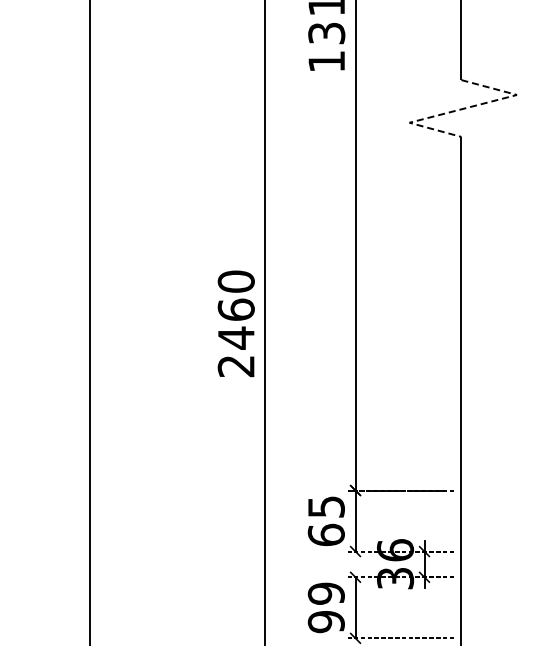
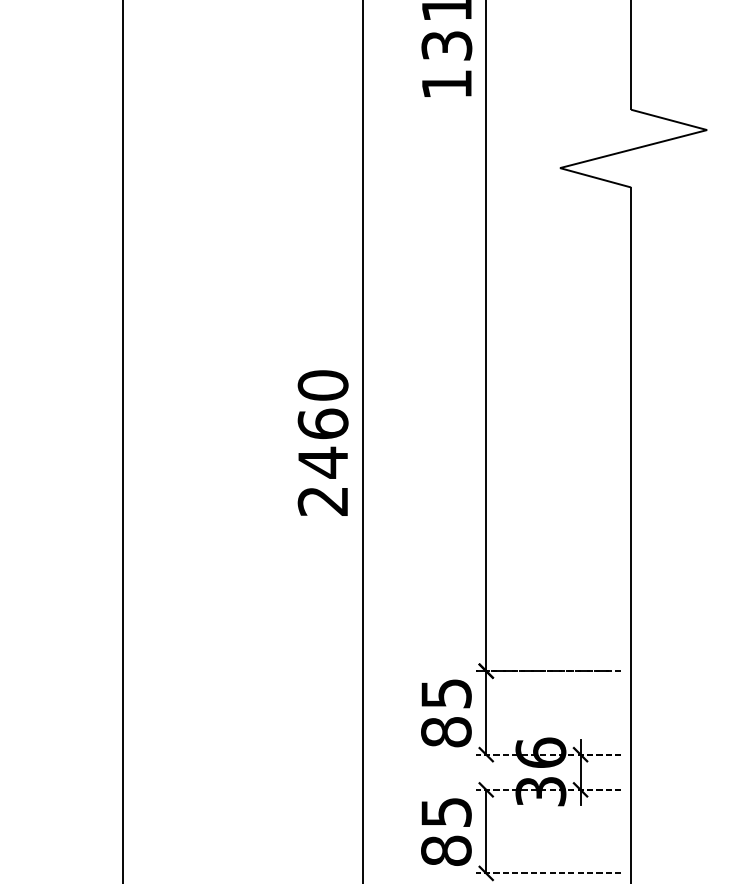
line: (465, 108) -> (636, 148), dashed -> solid
text: (325, 534) -> (445, 731), 65 -> 85
text: (325, 607) -> (445, 831), 99 -> 85

